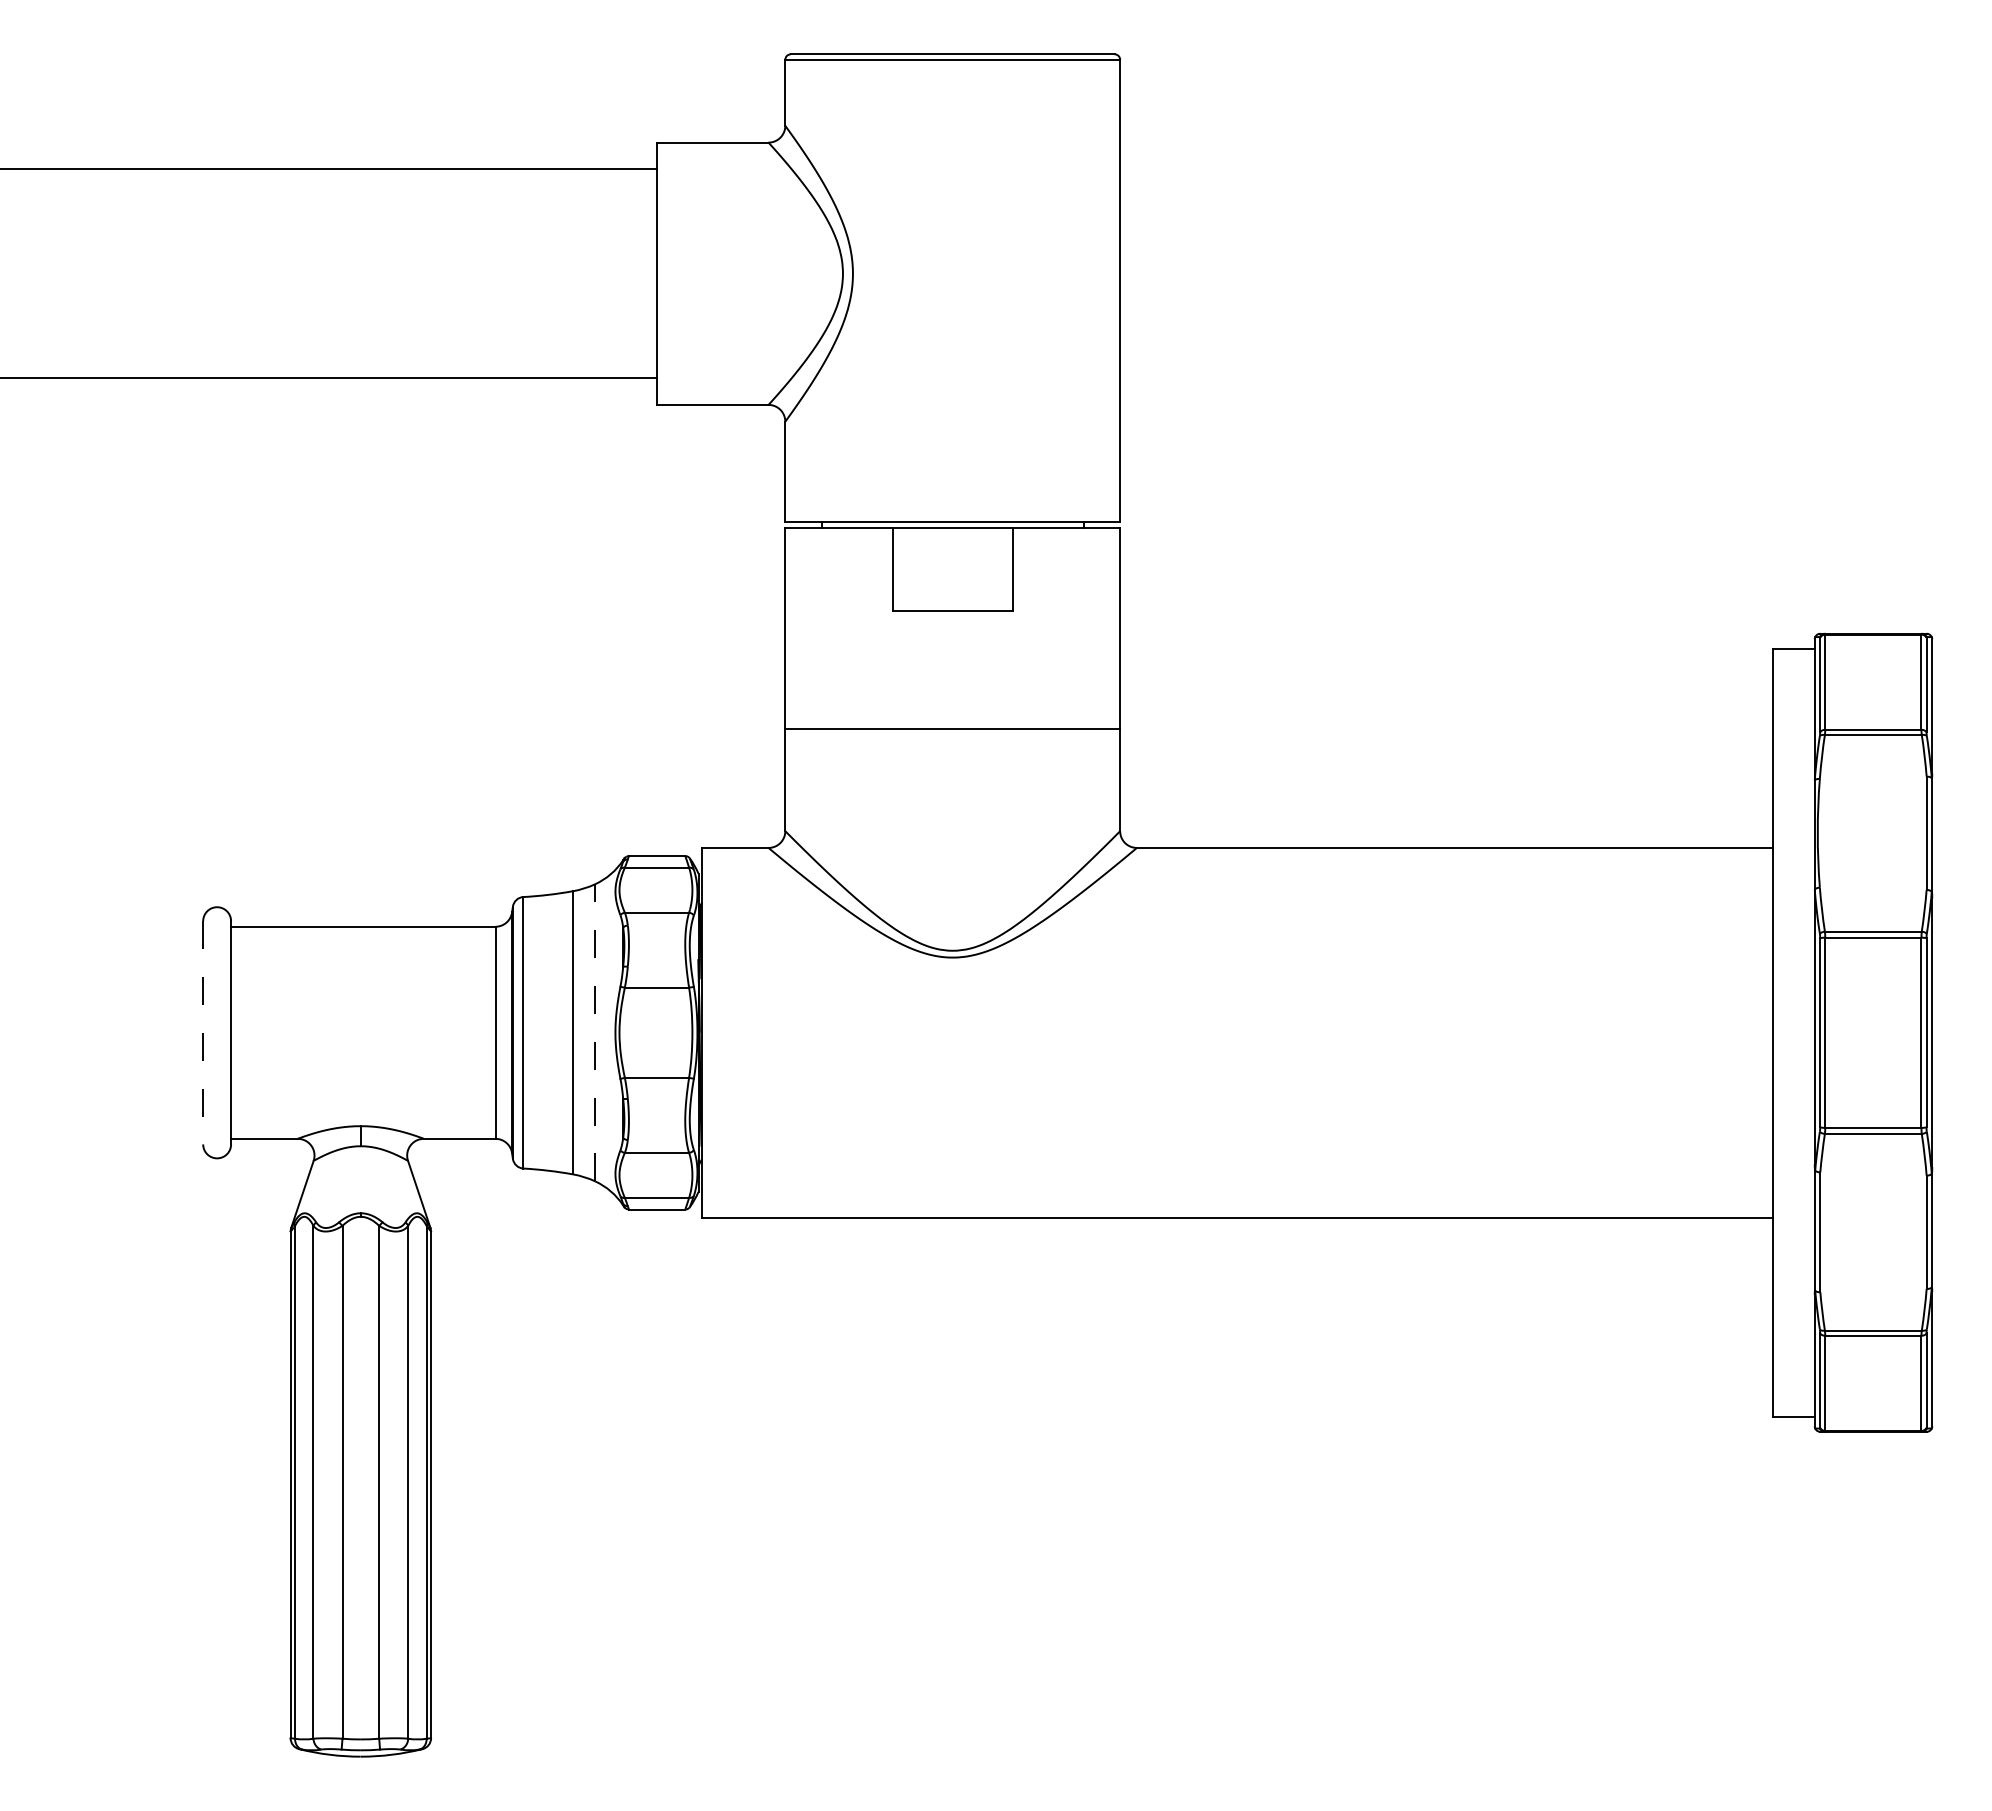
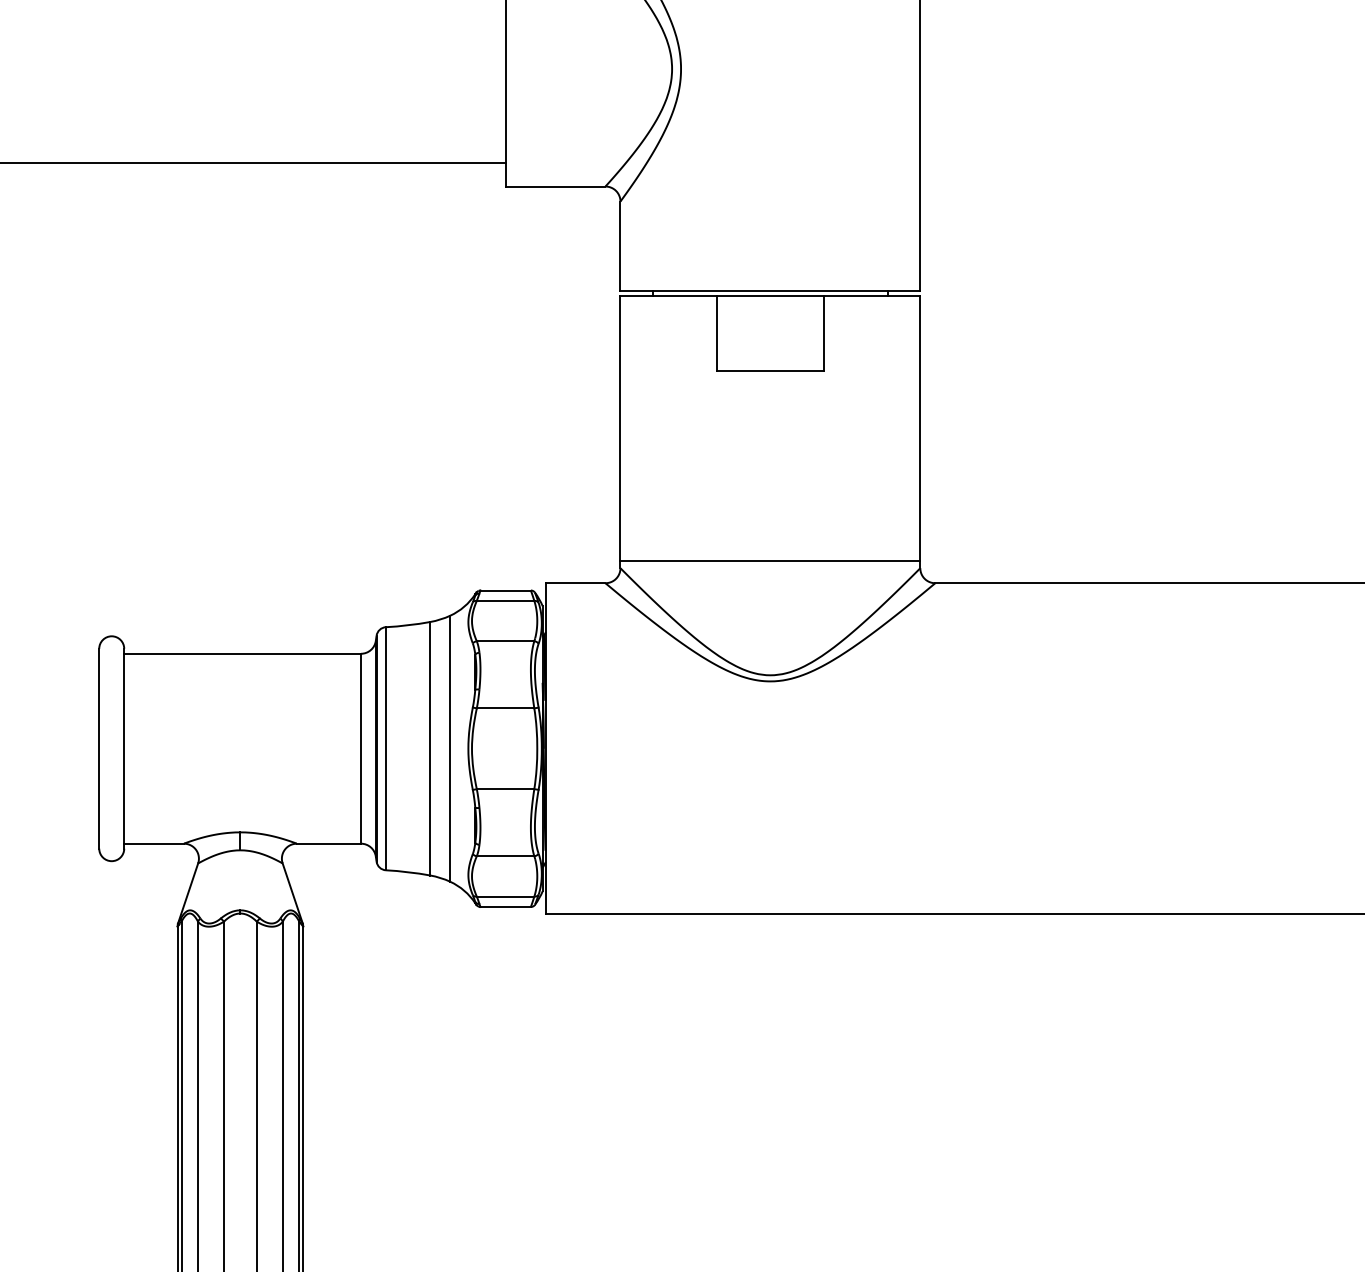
line: (952, 728) -> (770, 561), moved
line: (203, 1032) -> (99, 748), dashed -> solid
line: (595, 1032) -> (450, 748), dashed -> solid

